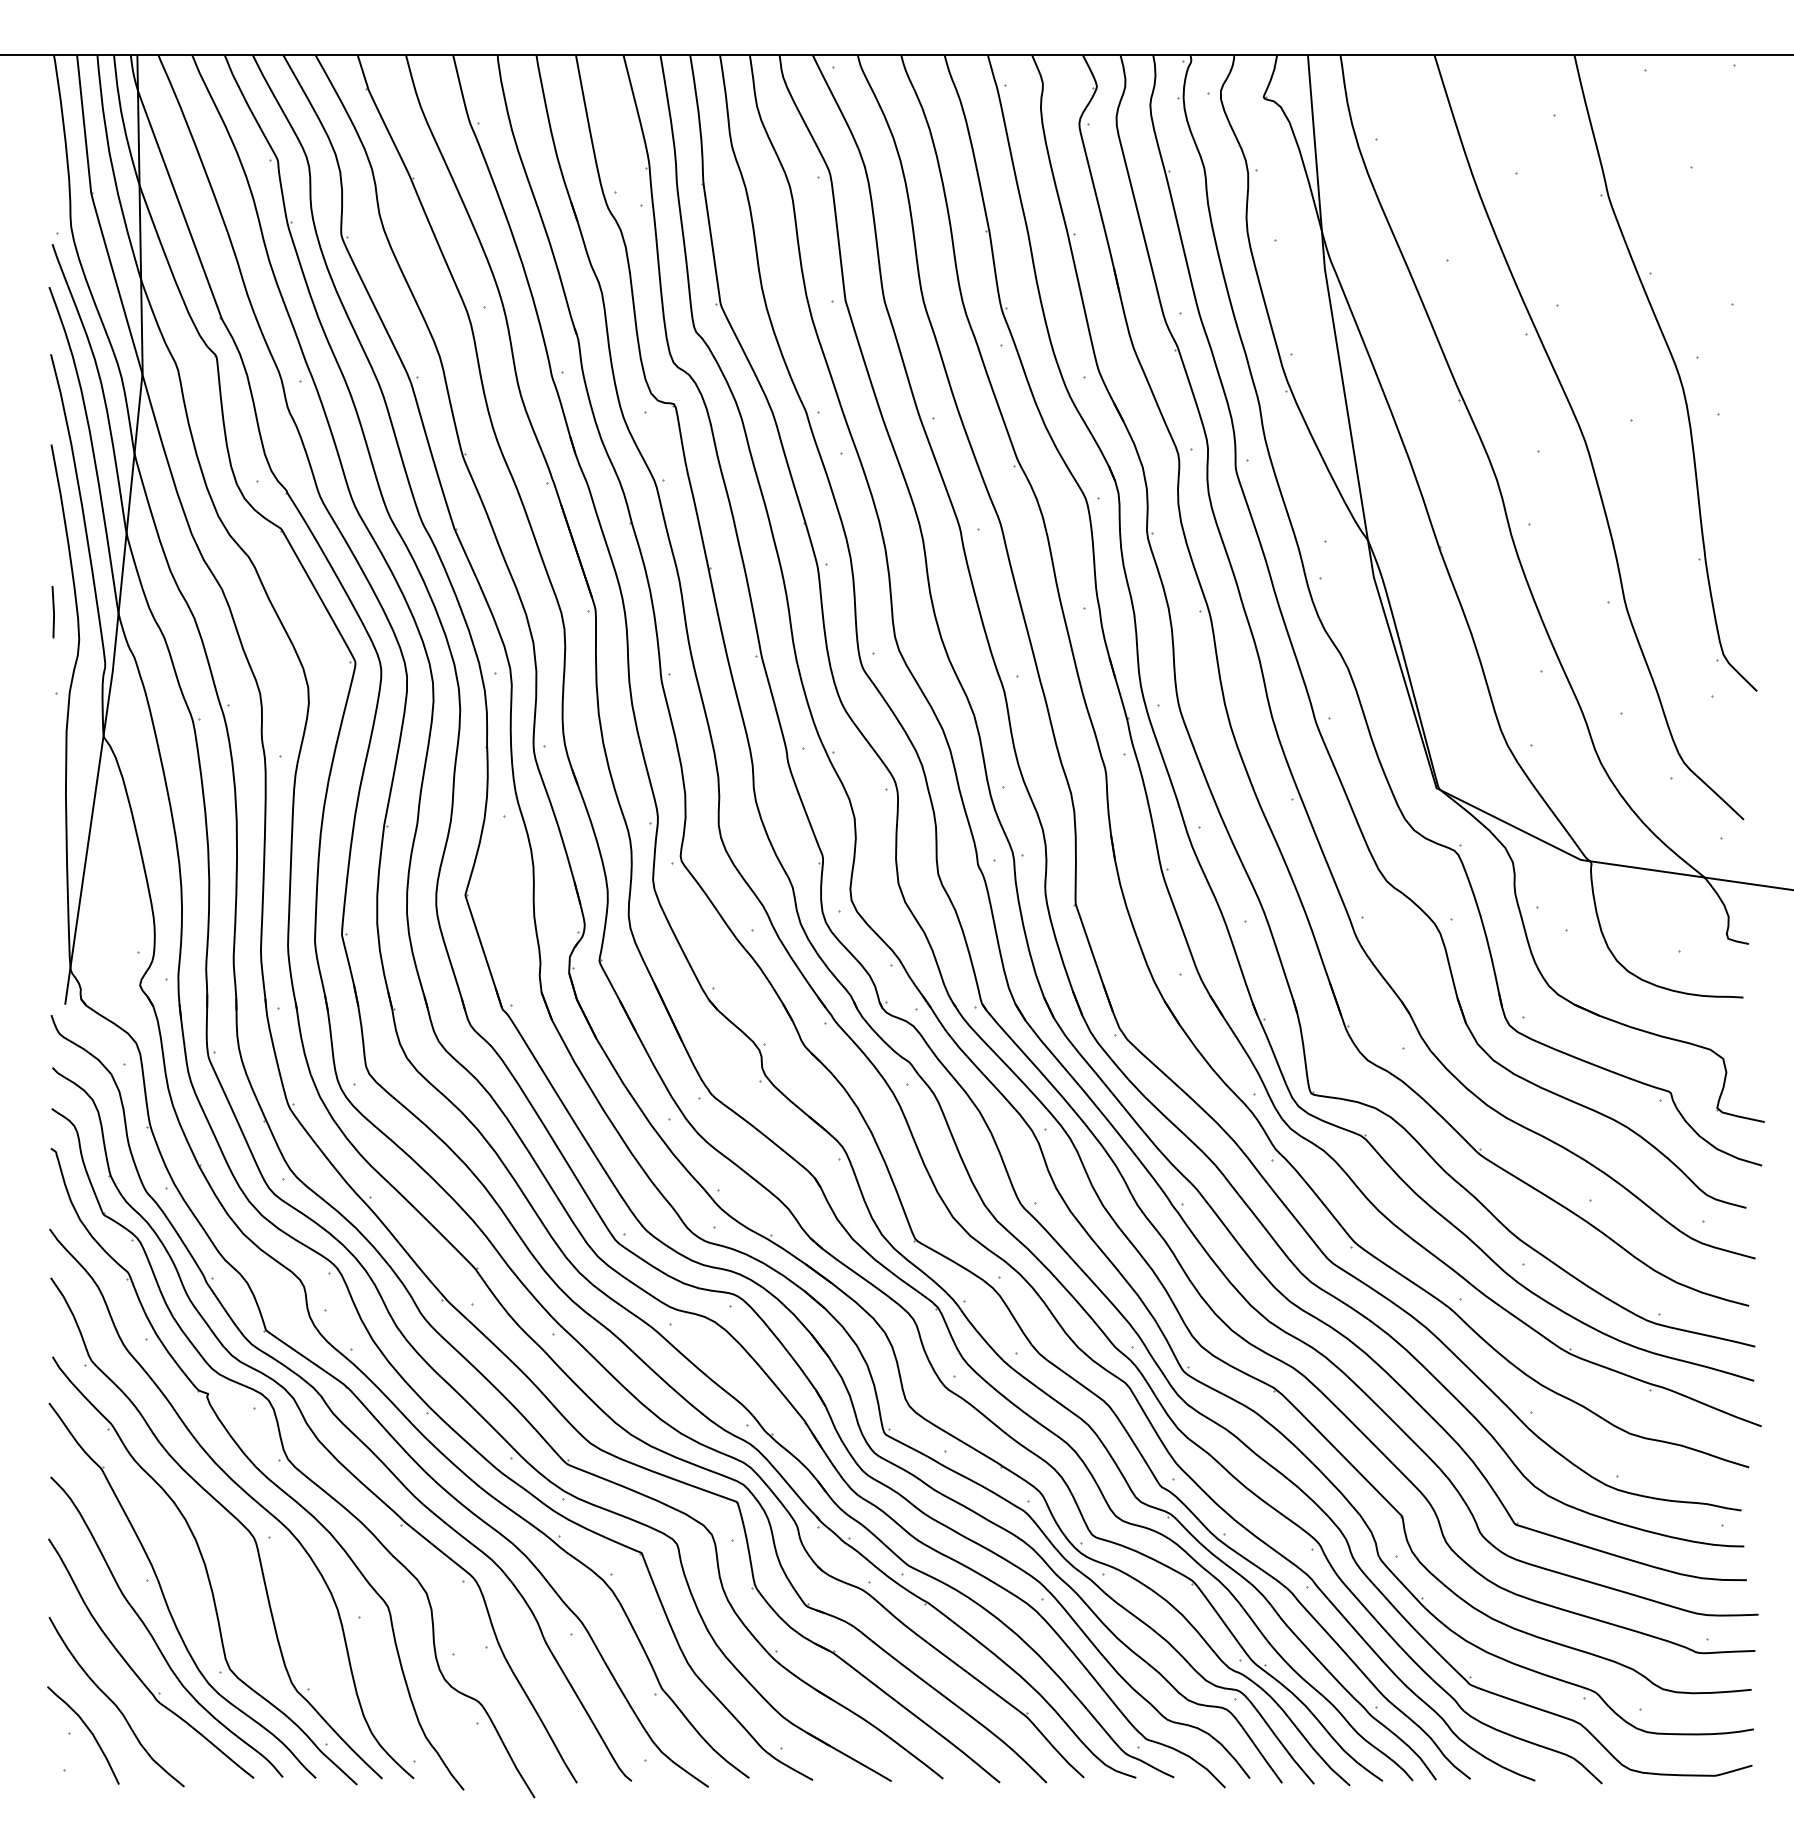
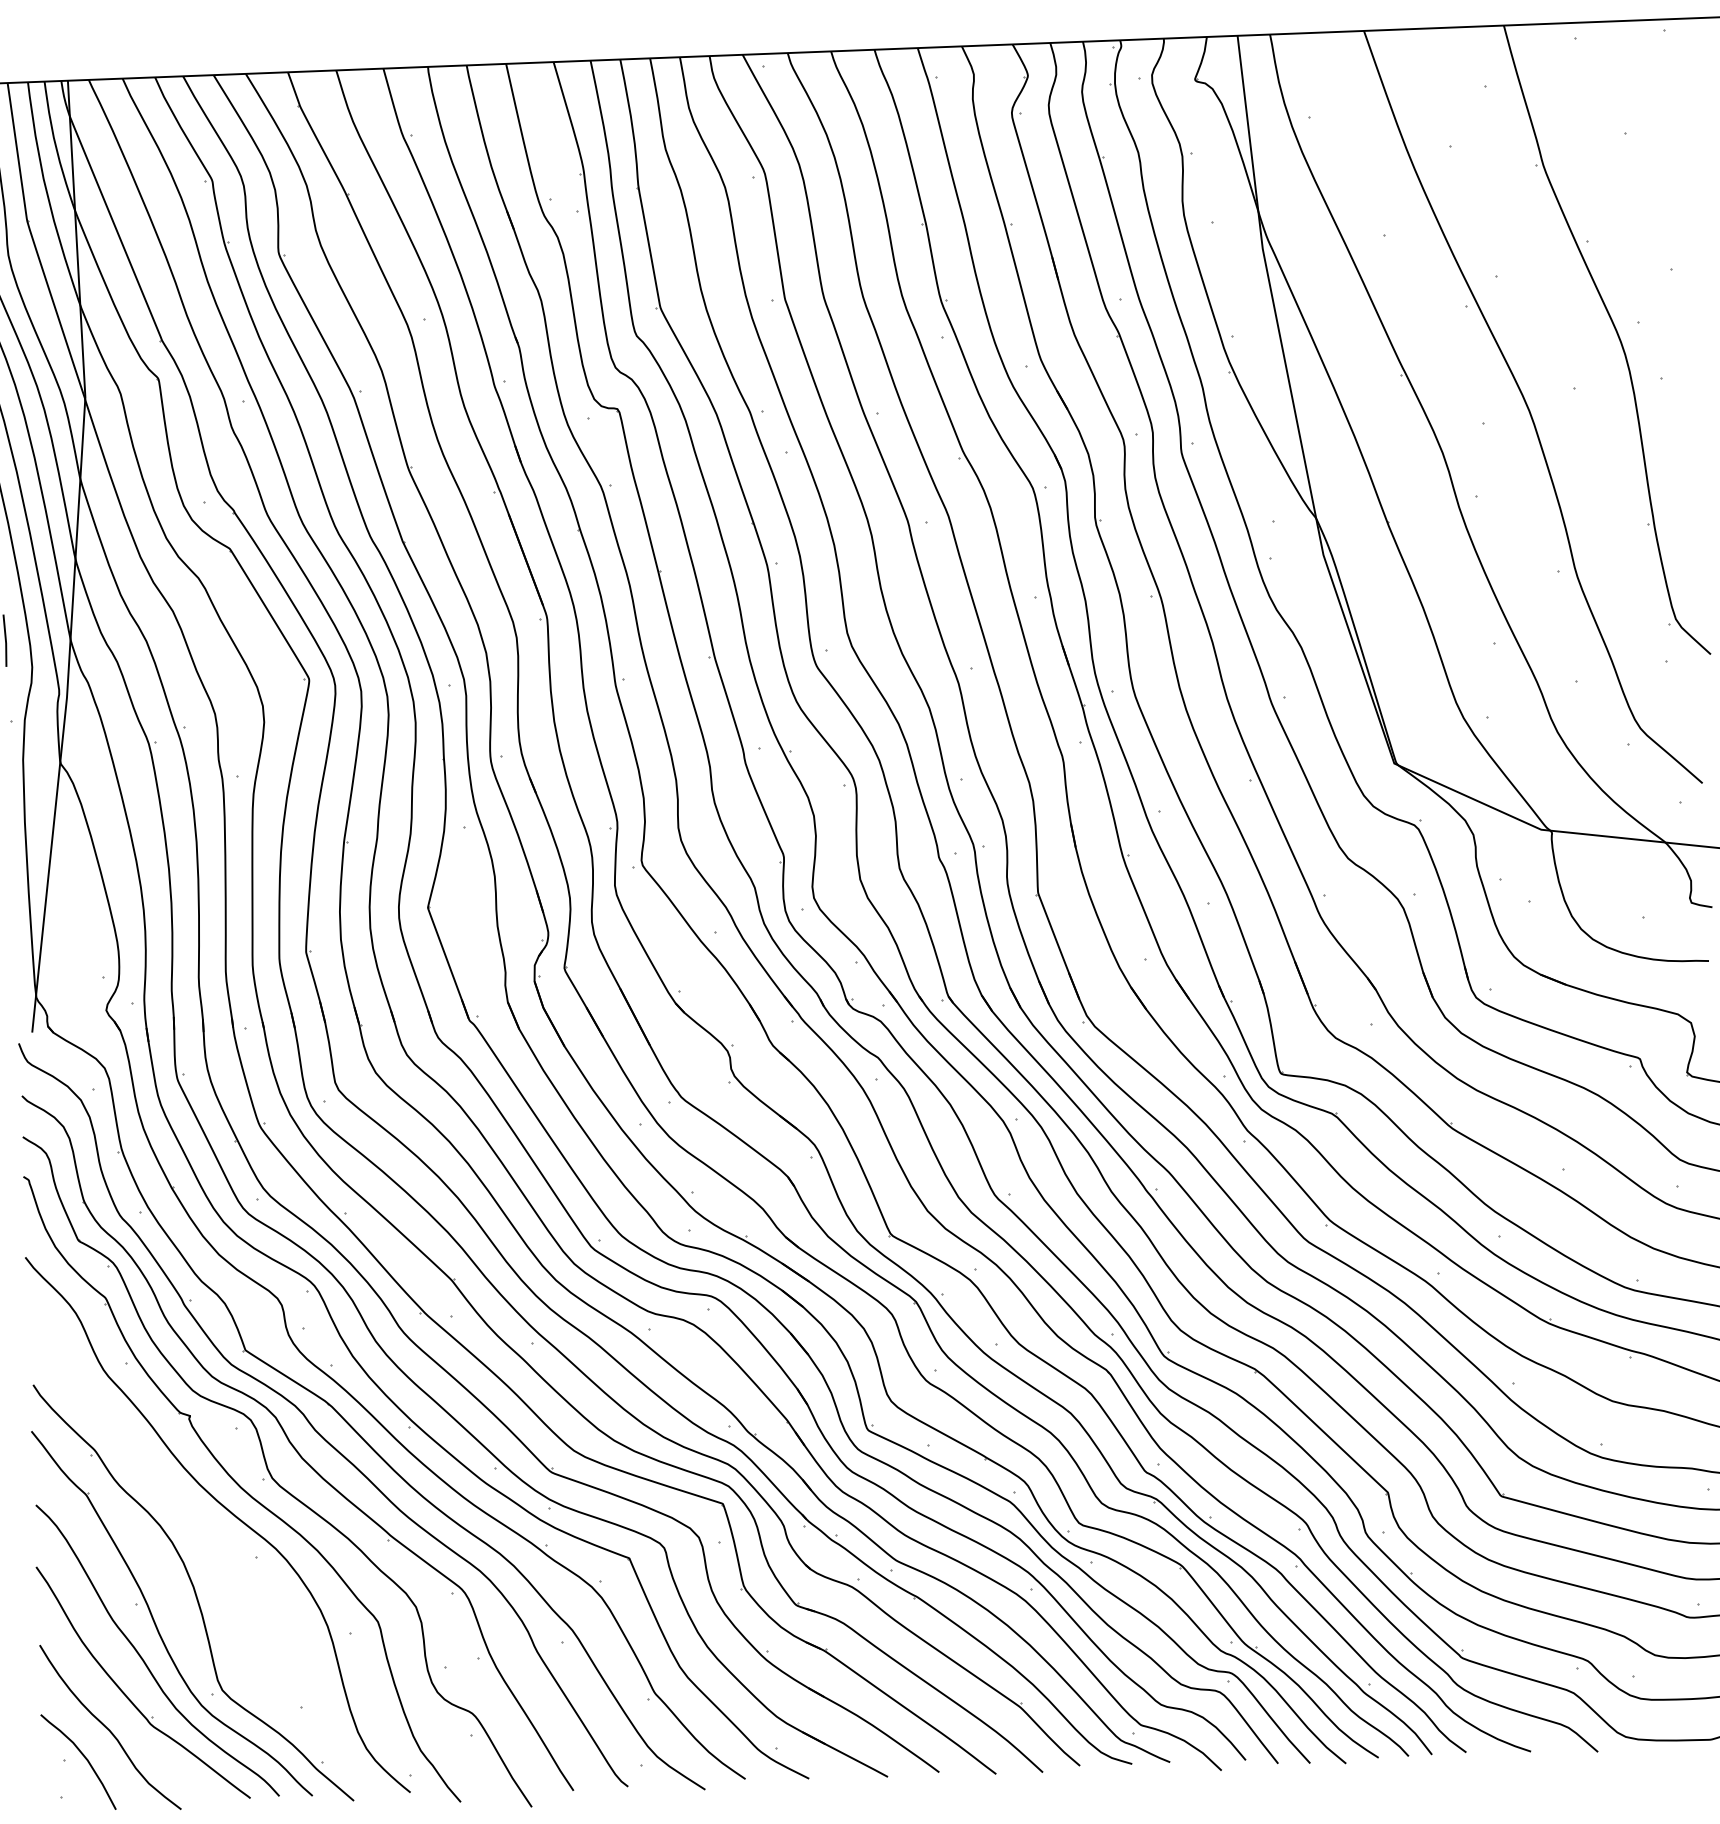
part: (230, 1514) -> (216, 1535), removed

